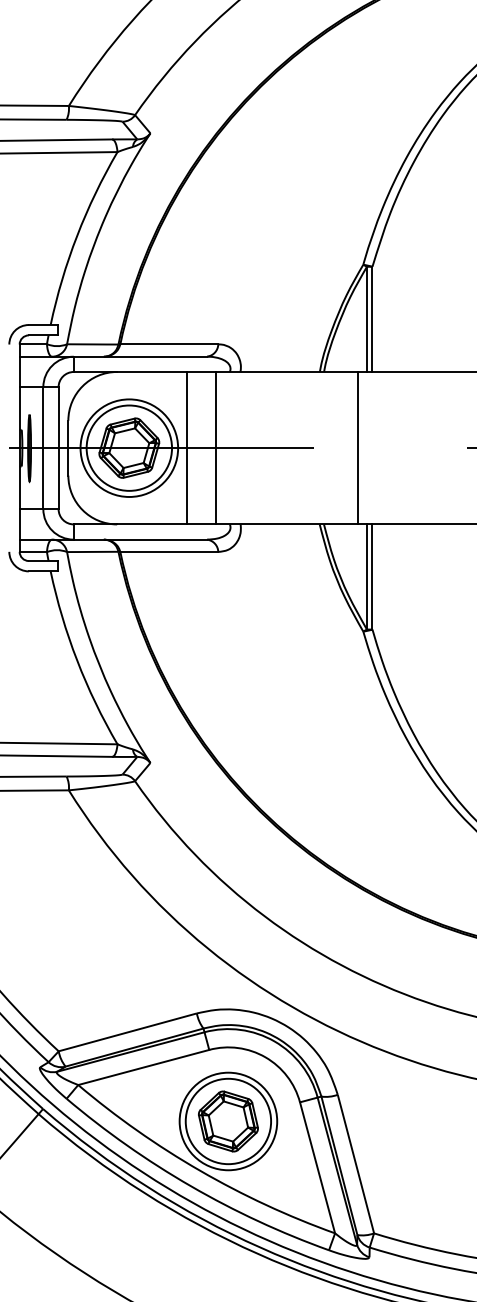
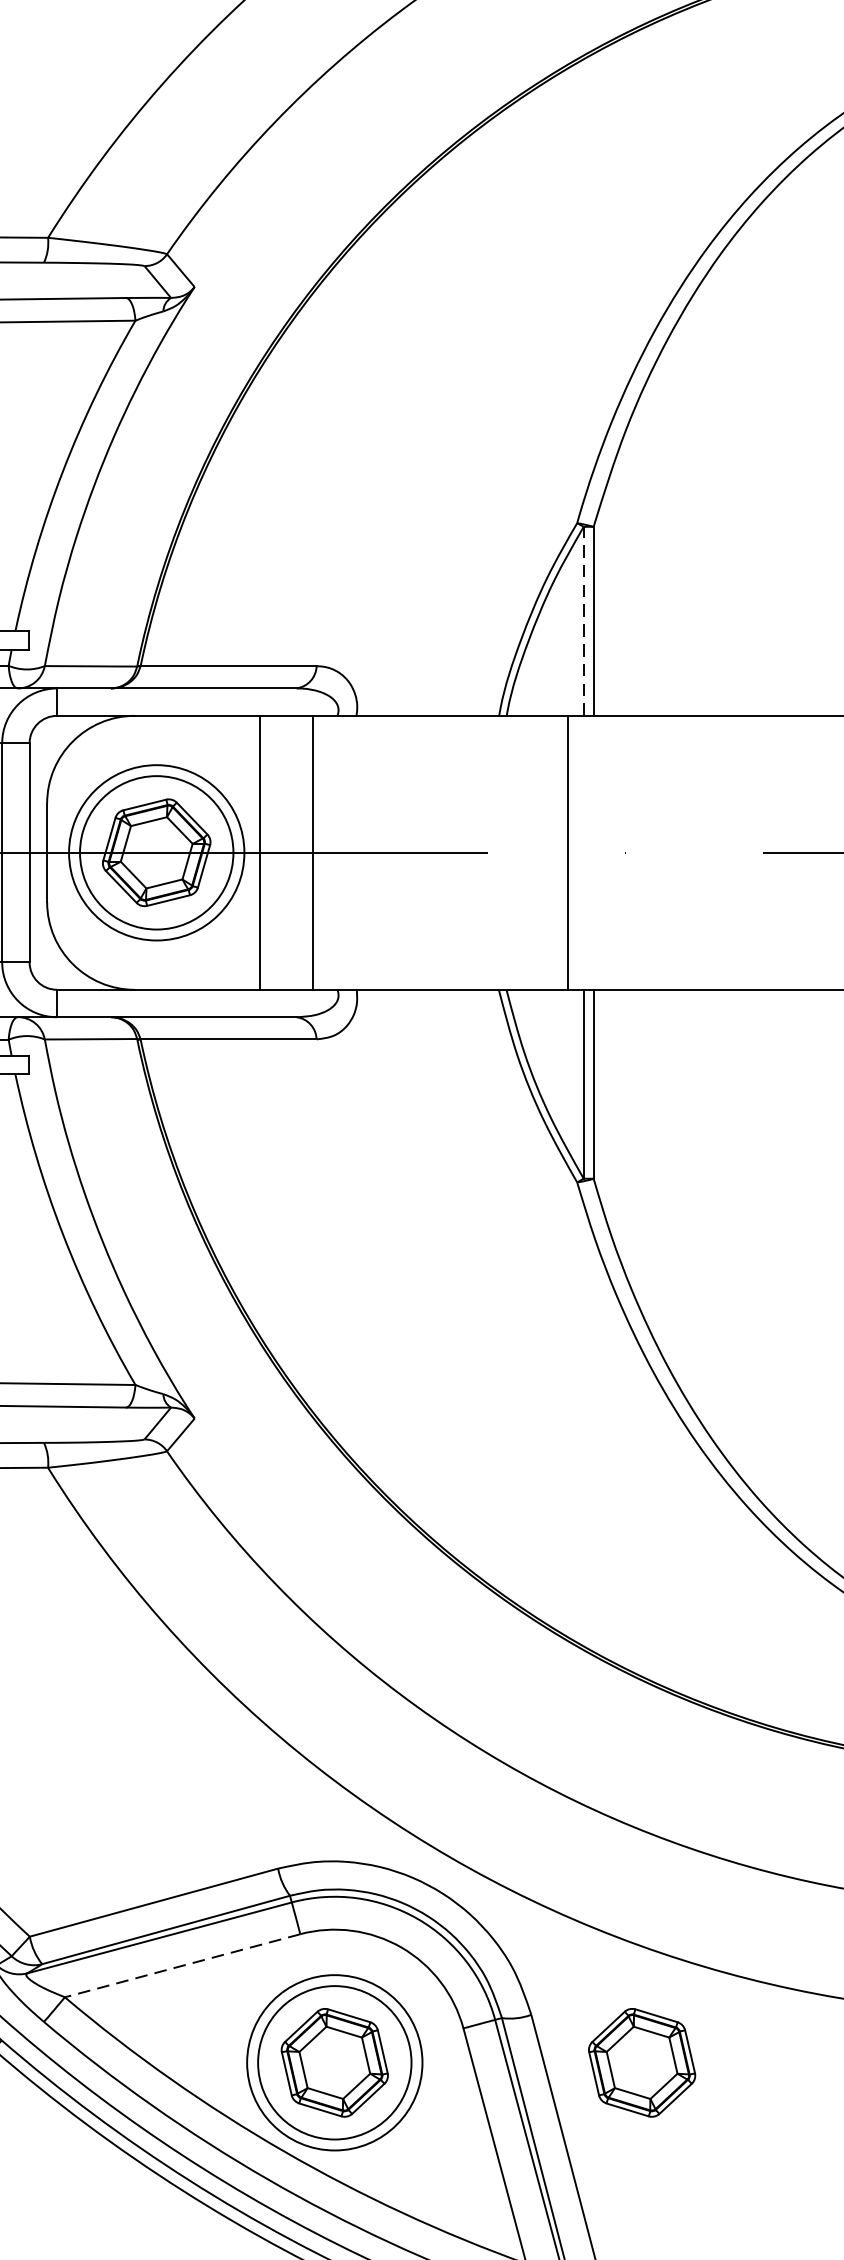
line: (366, 319) -> (582, 621), solid -> dashed
line: (143, 1067) -> (182, 1965), solid -> dashed
part: (399, 1121) -> (642, 2062), added

